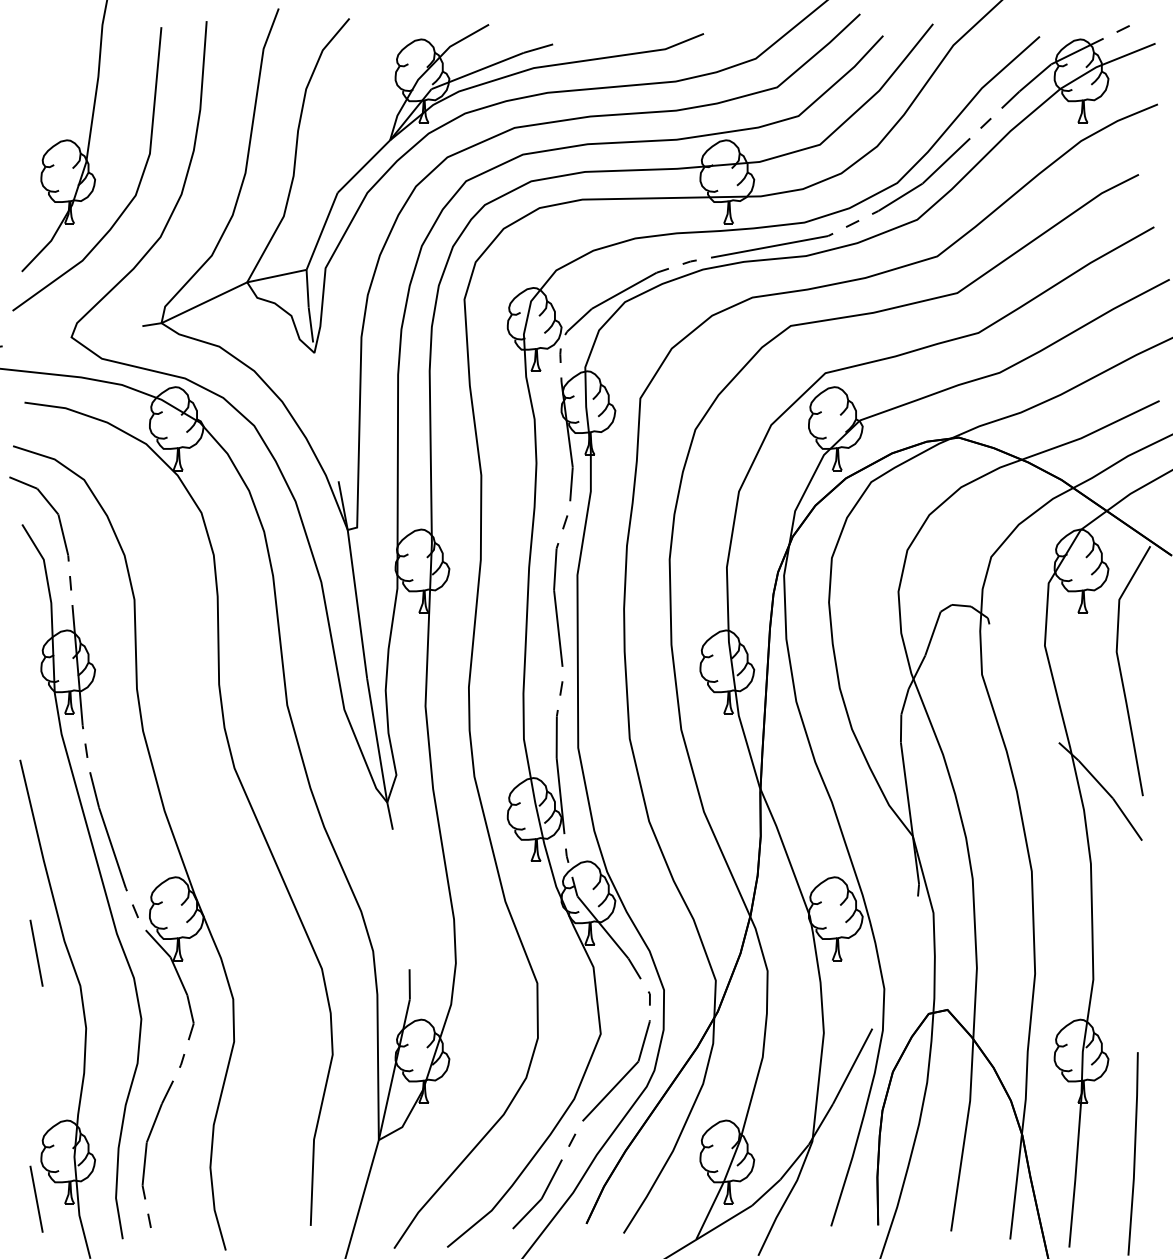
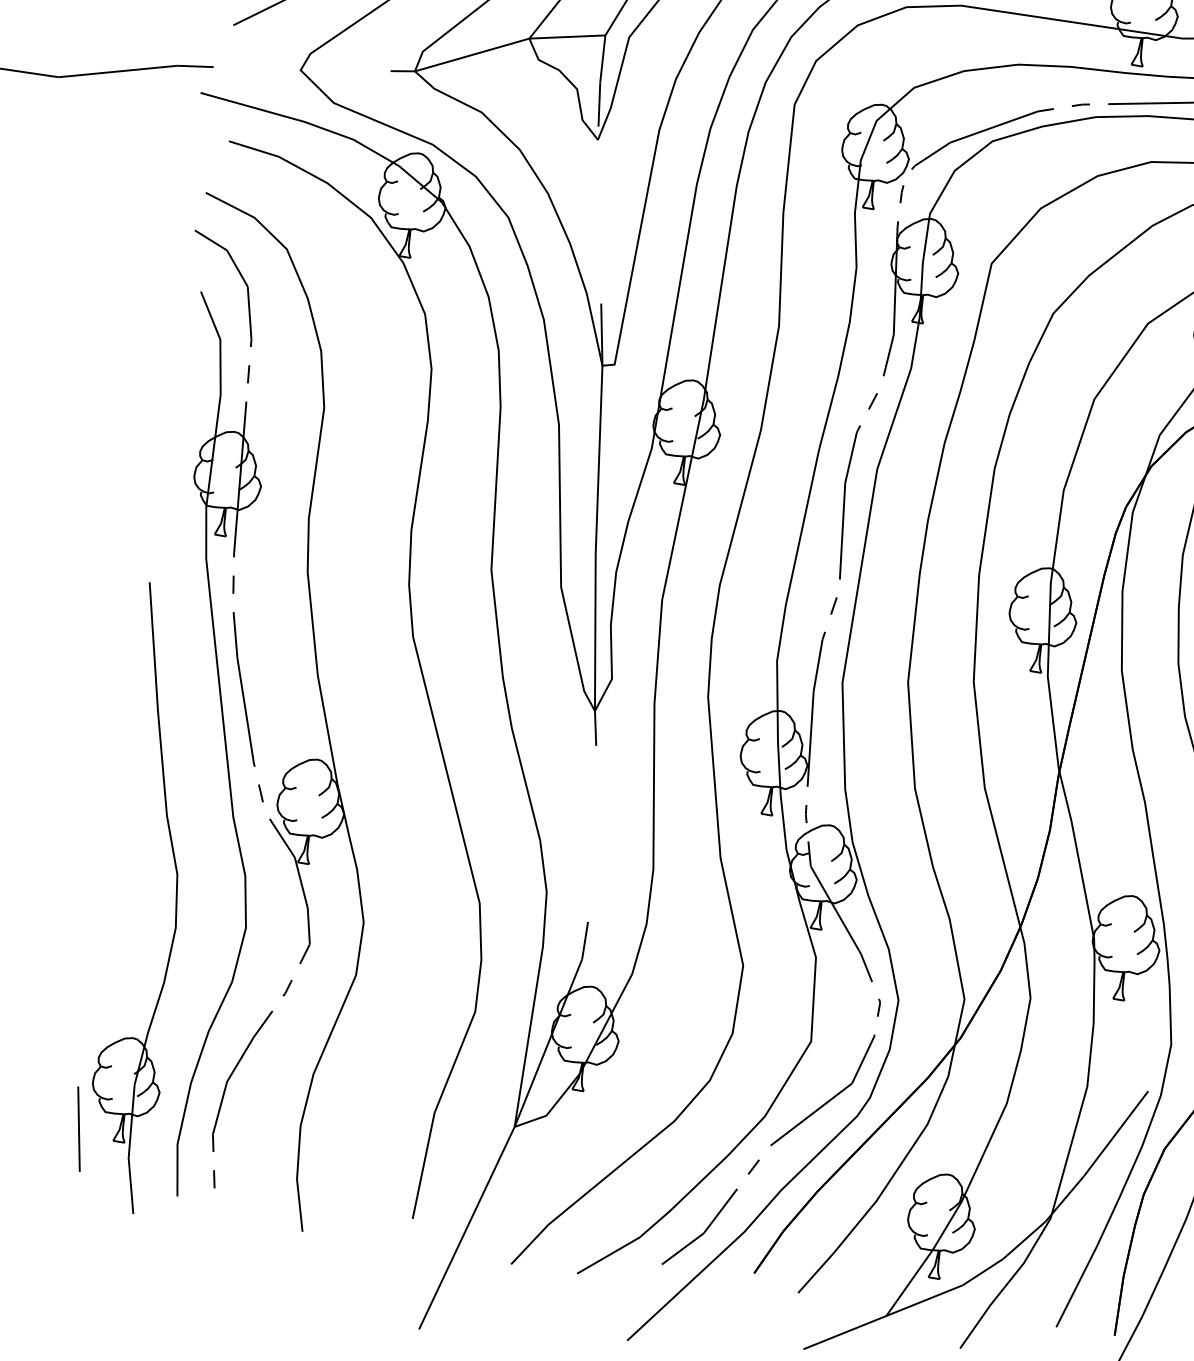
line: (36, 952) -> (130, 823), removed

